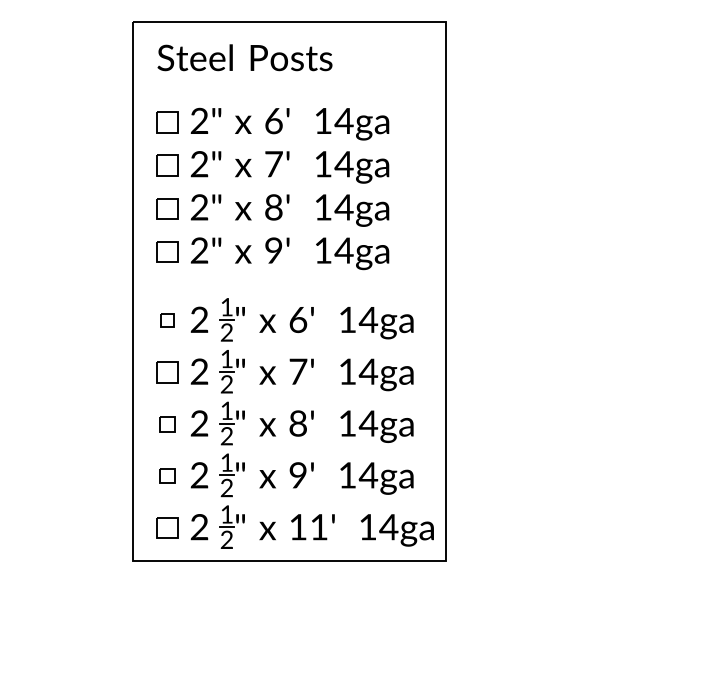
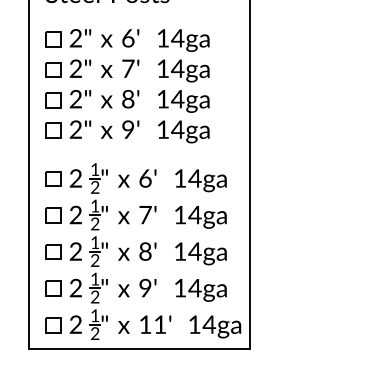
part: (167, 320) -> (53, 178), size x1.67
part: (167, 424) -> (53, 252), size x1.43
part: (167, 475) -> (53, 288), size x1.43

